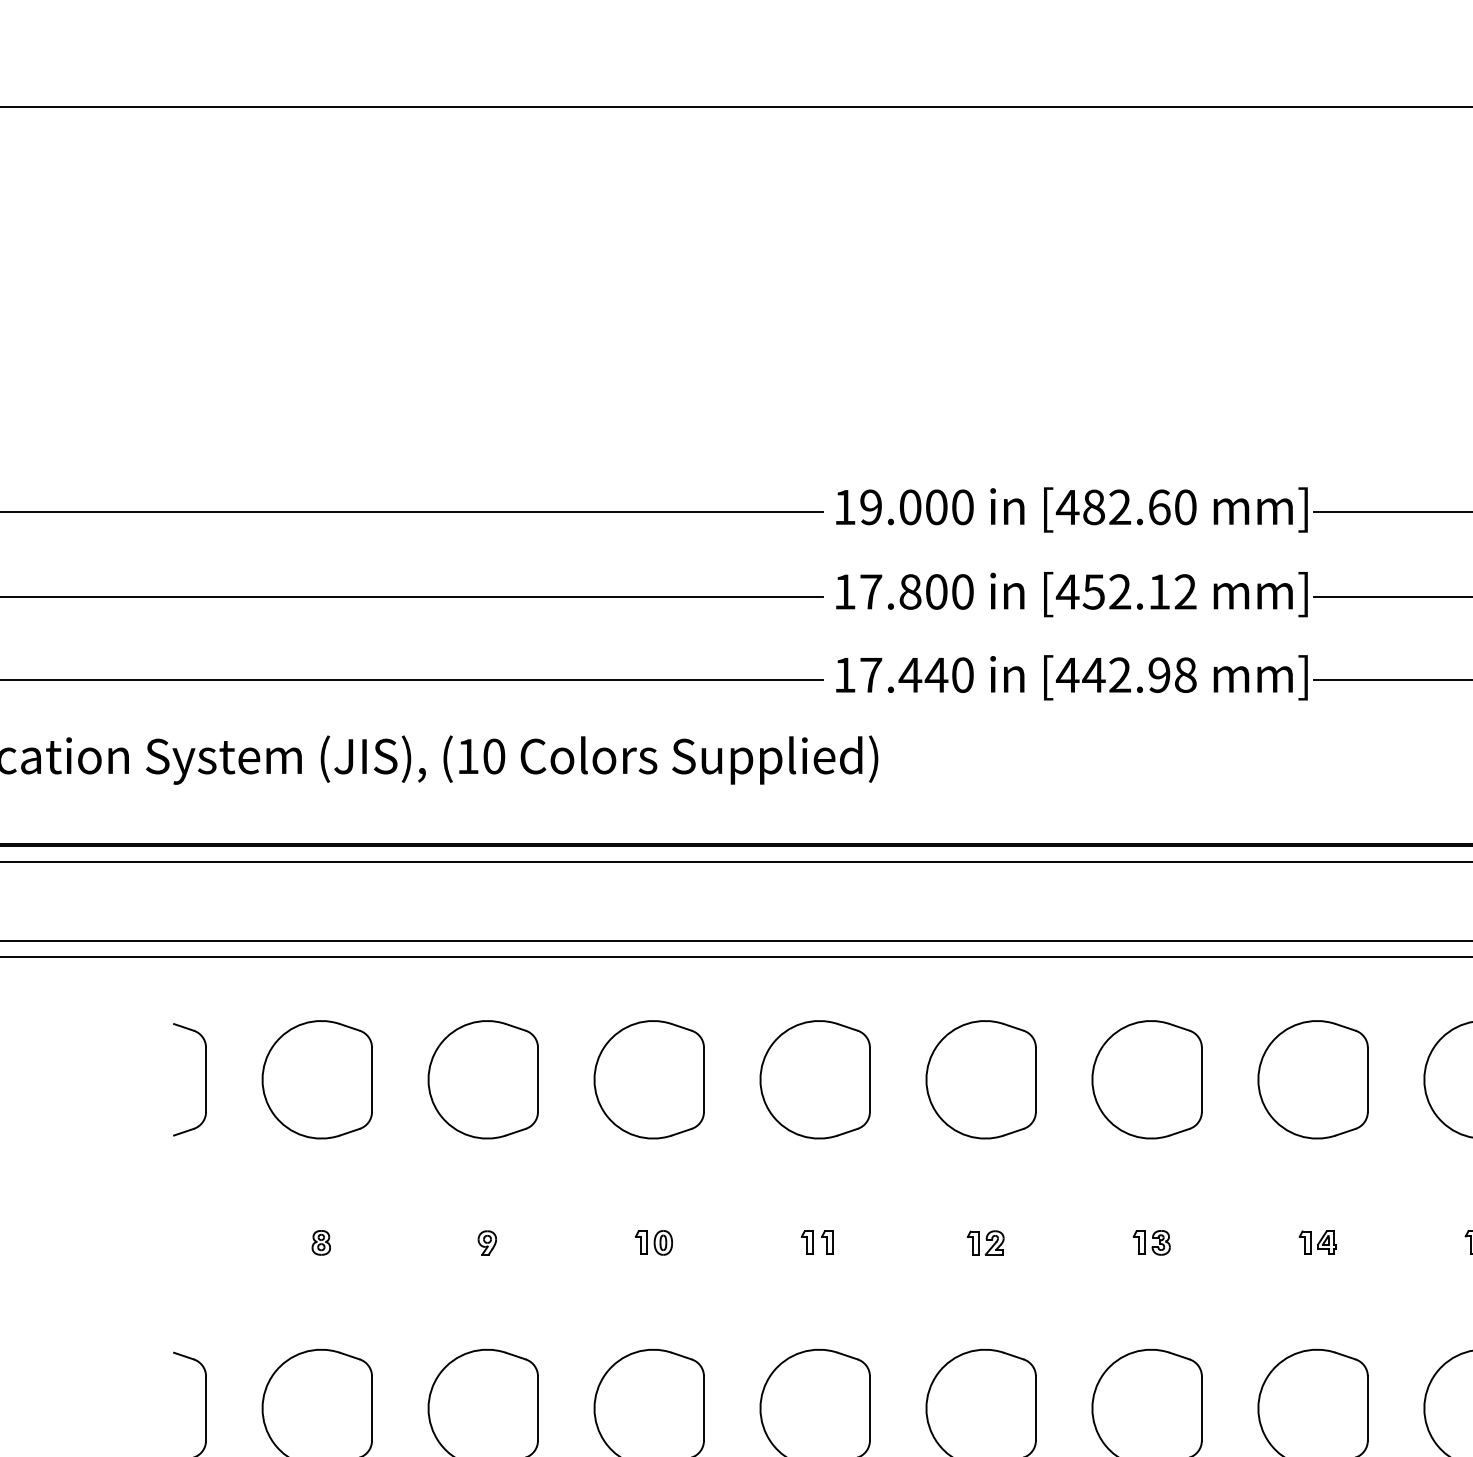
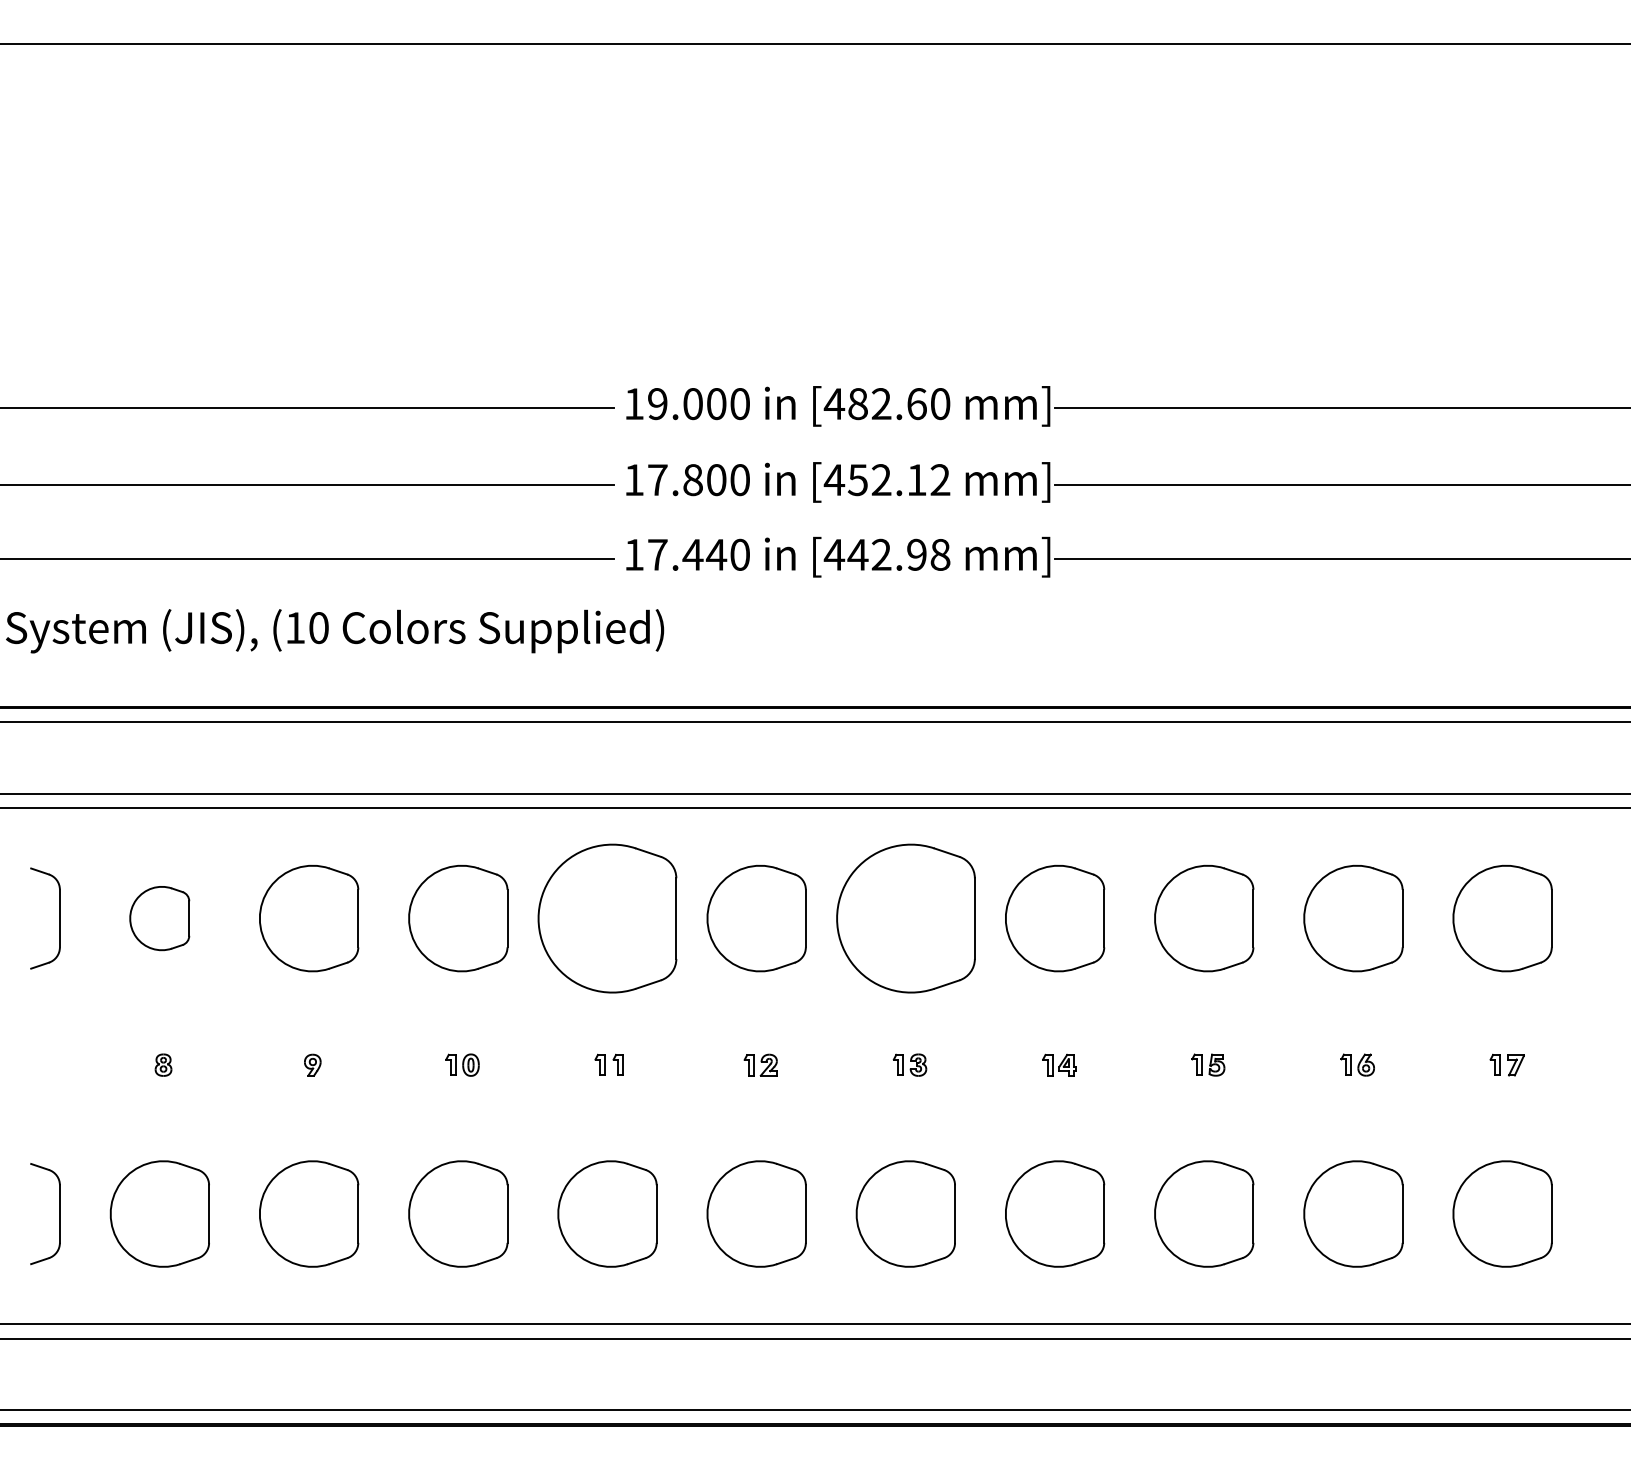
part: (316, 1079) -> (159, 918), size x0.6
part: (815, 1079) -> (607, 918), size x1.4
part: (1146, 1079) -> (905, 918), size x1.4

